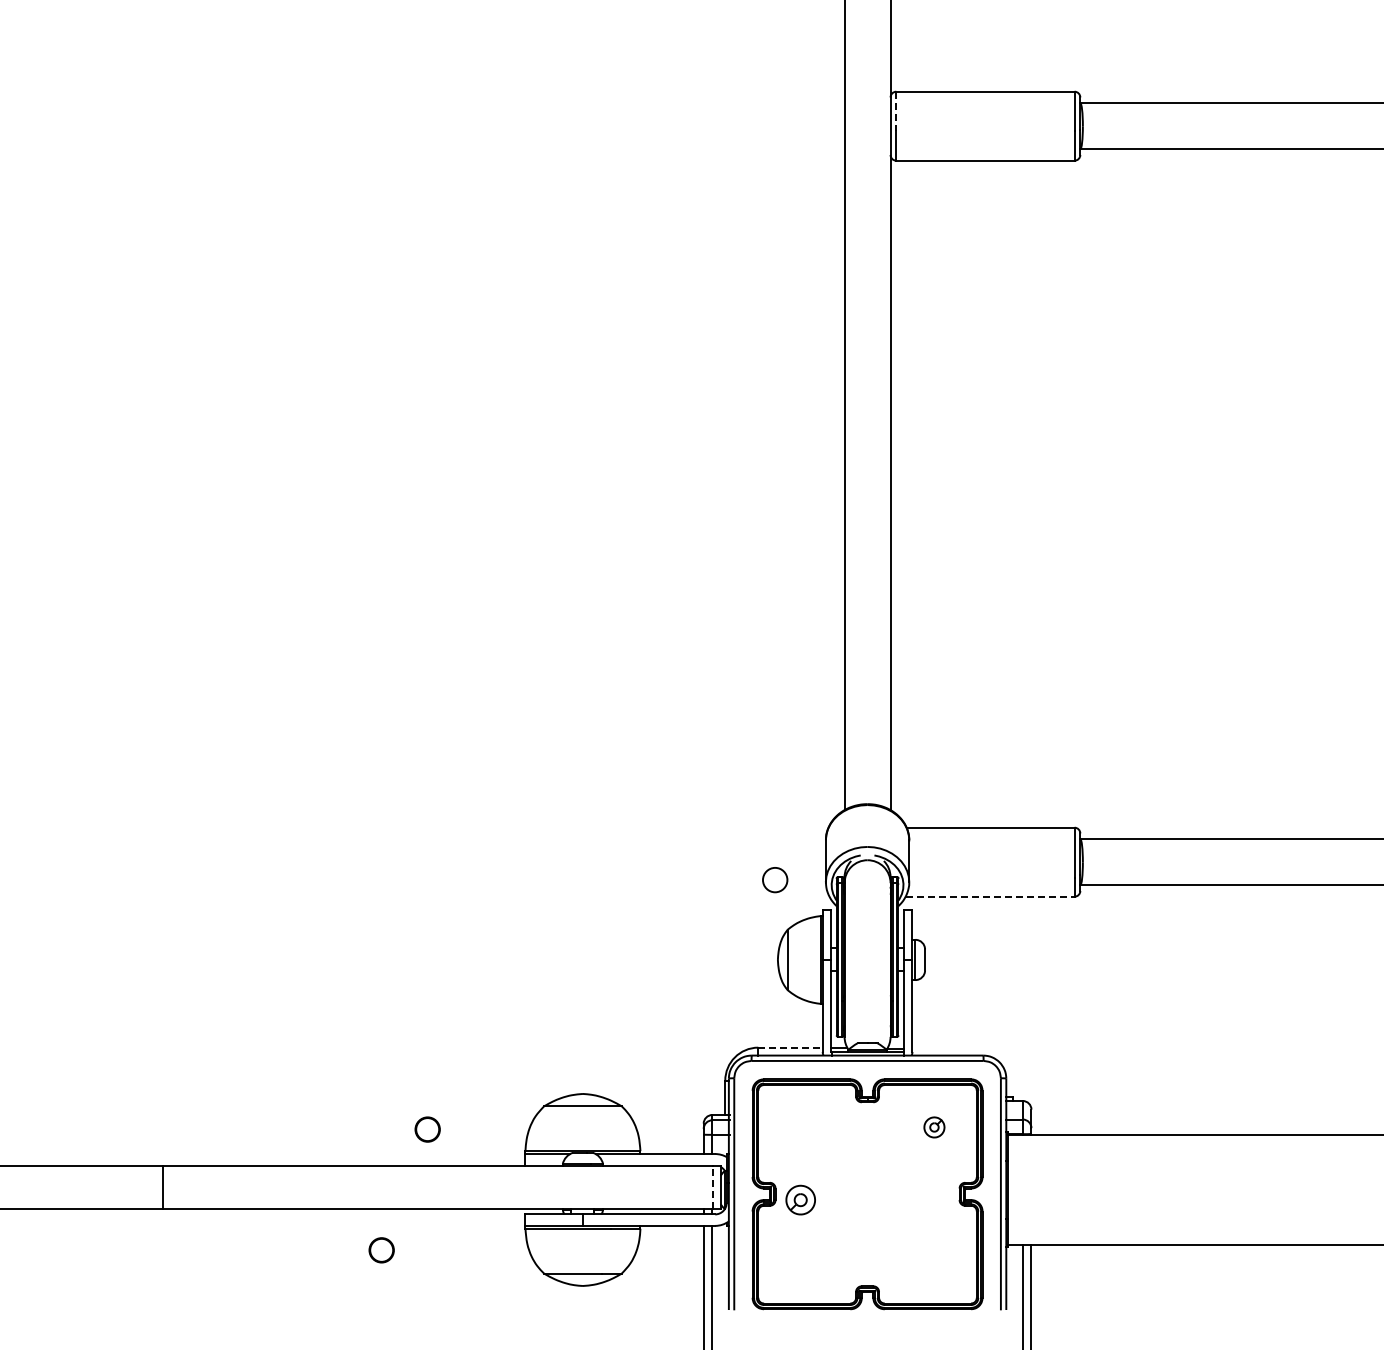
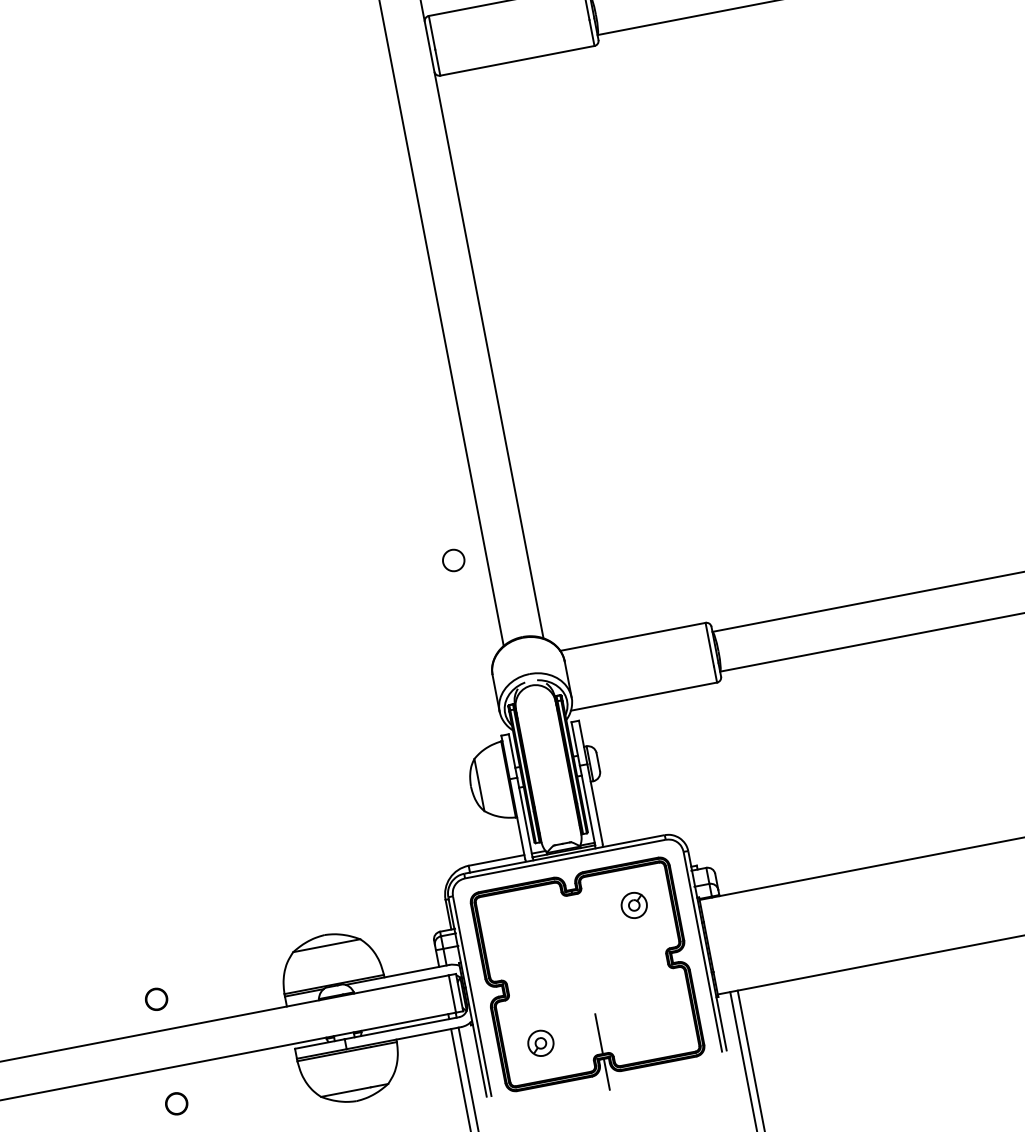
line: (896, 111) -> (432, 33), dashed -> solid
circle: (775, 880) -> (454, 560), moved
line: (990, 896) -> (644, 696), dashed -> solid
line: (791, 1047) -> (497, 860), dashed -> solid
part: (934, 1127) -> (634, 905), size x1.43
circle: (427, 1129) -> (156, 999), moved
line: (712, 1187) -> (452, 994), dashed -> solid
part: (800, 1199) -> (540, 1042), moved
line: (867, 1263) -> (599, 1034), added
line: (867, 1309) -> (606, 1074), added

